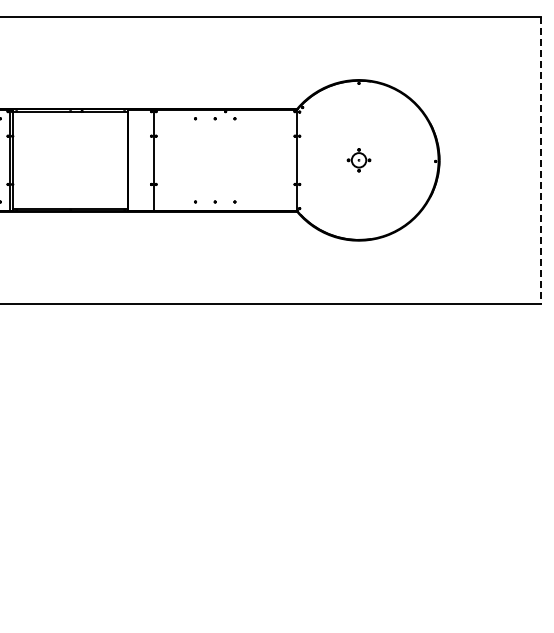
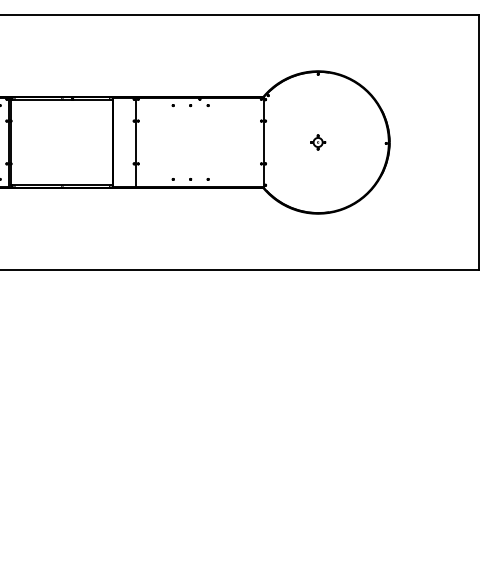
part: (358, 160) -> (317, 142), size x0.71
line: (540, 160) -> (479, 142), dashed -> solid

